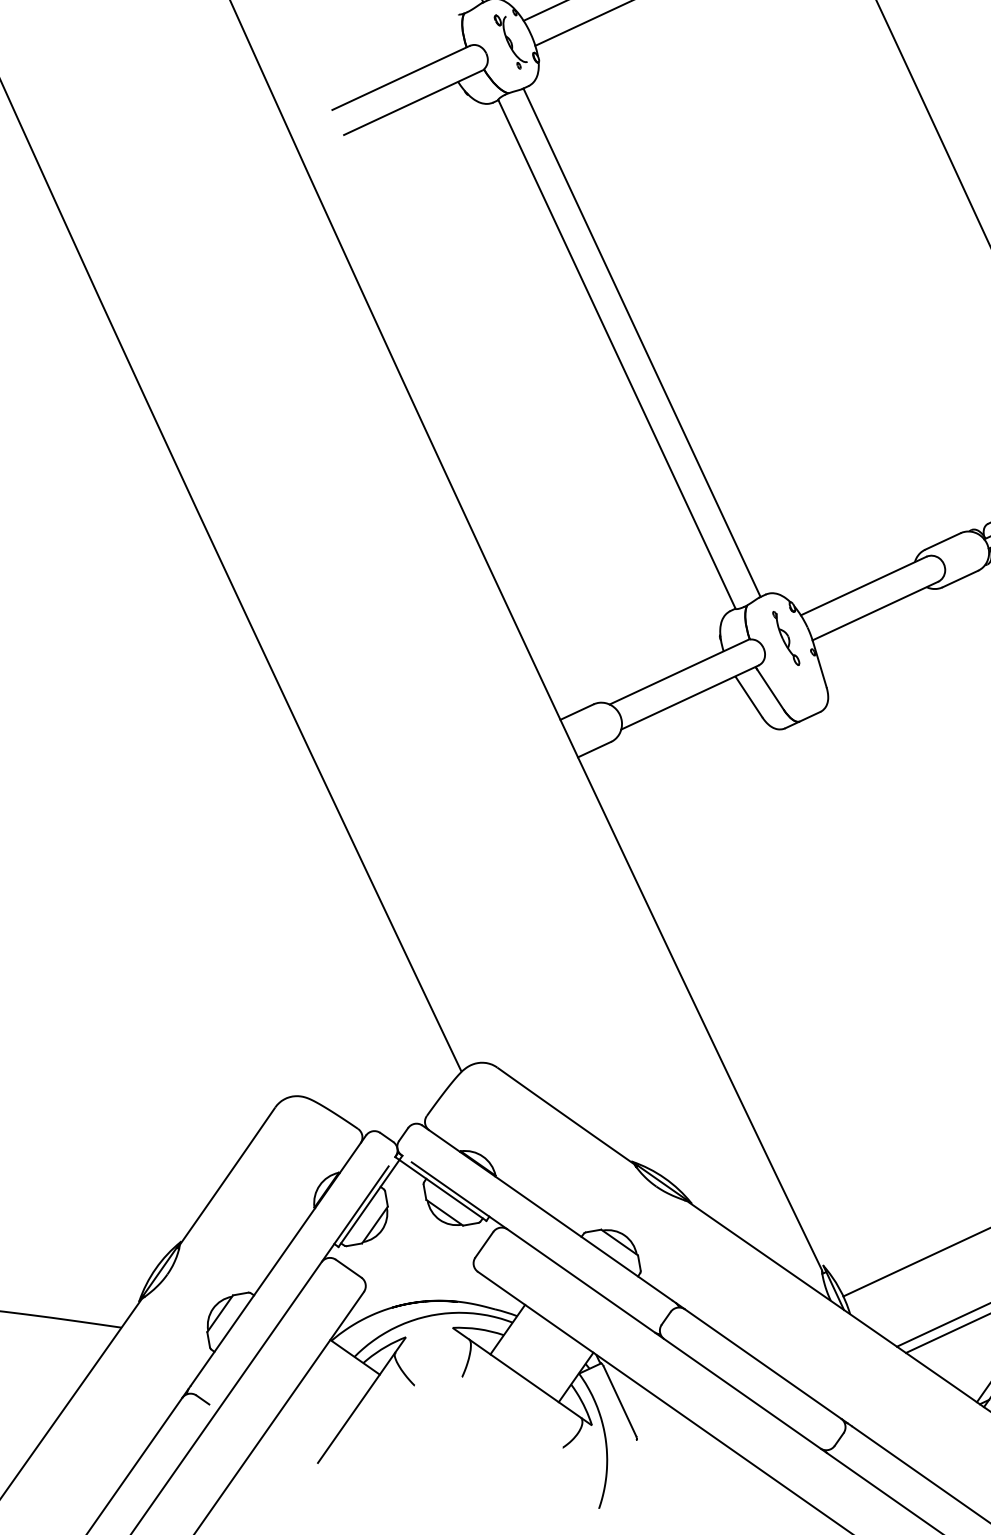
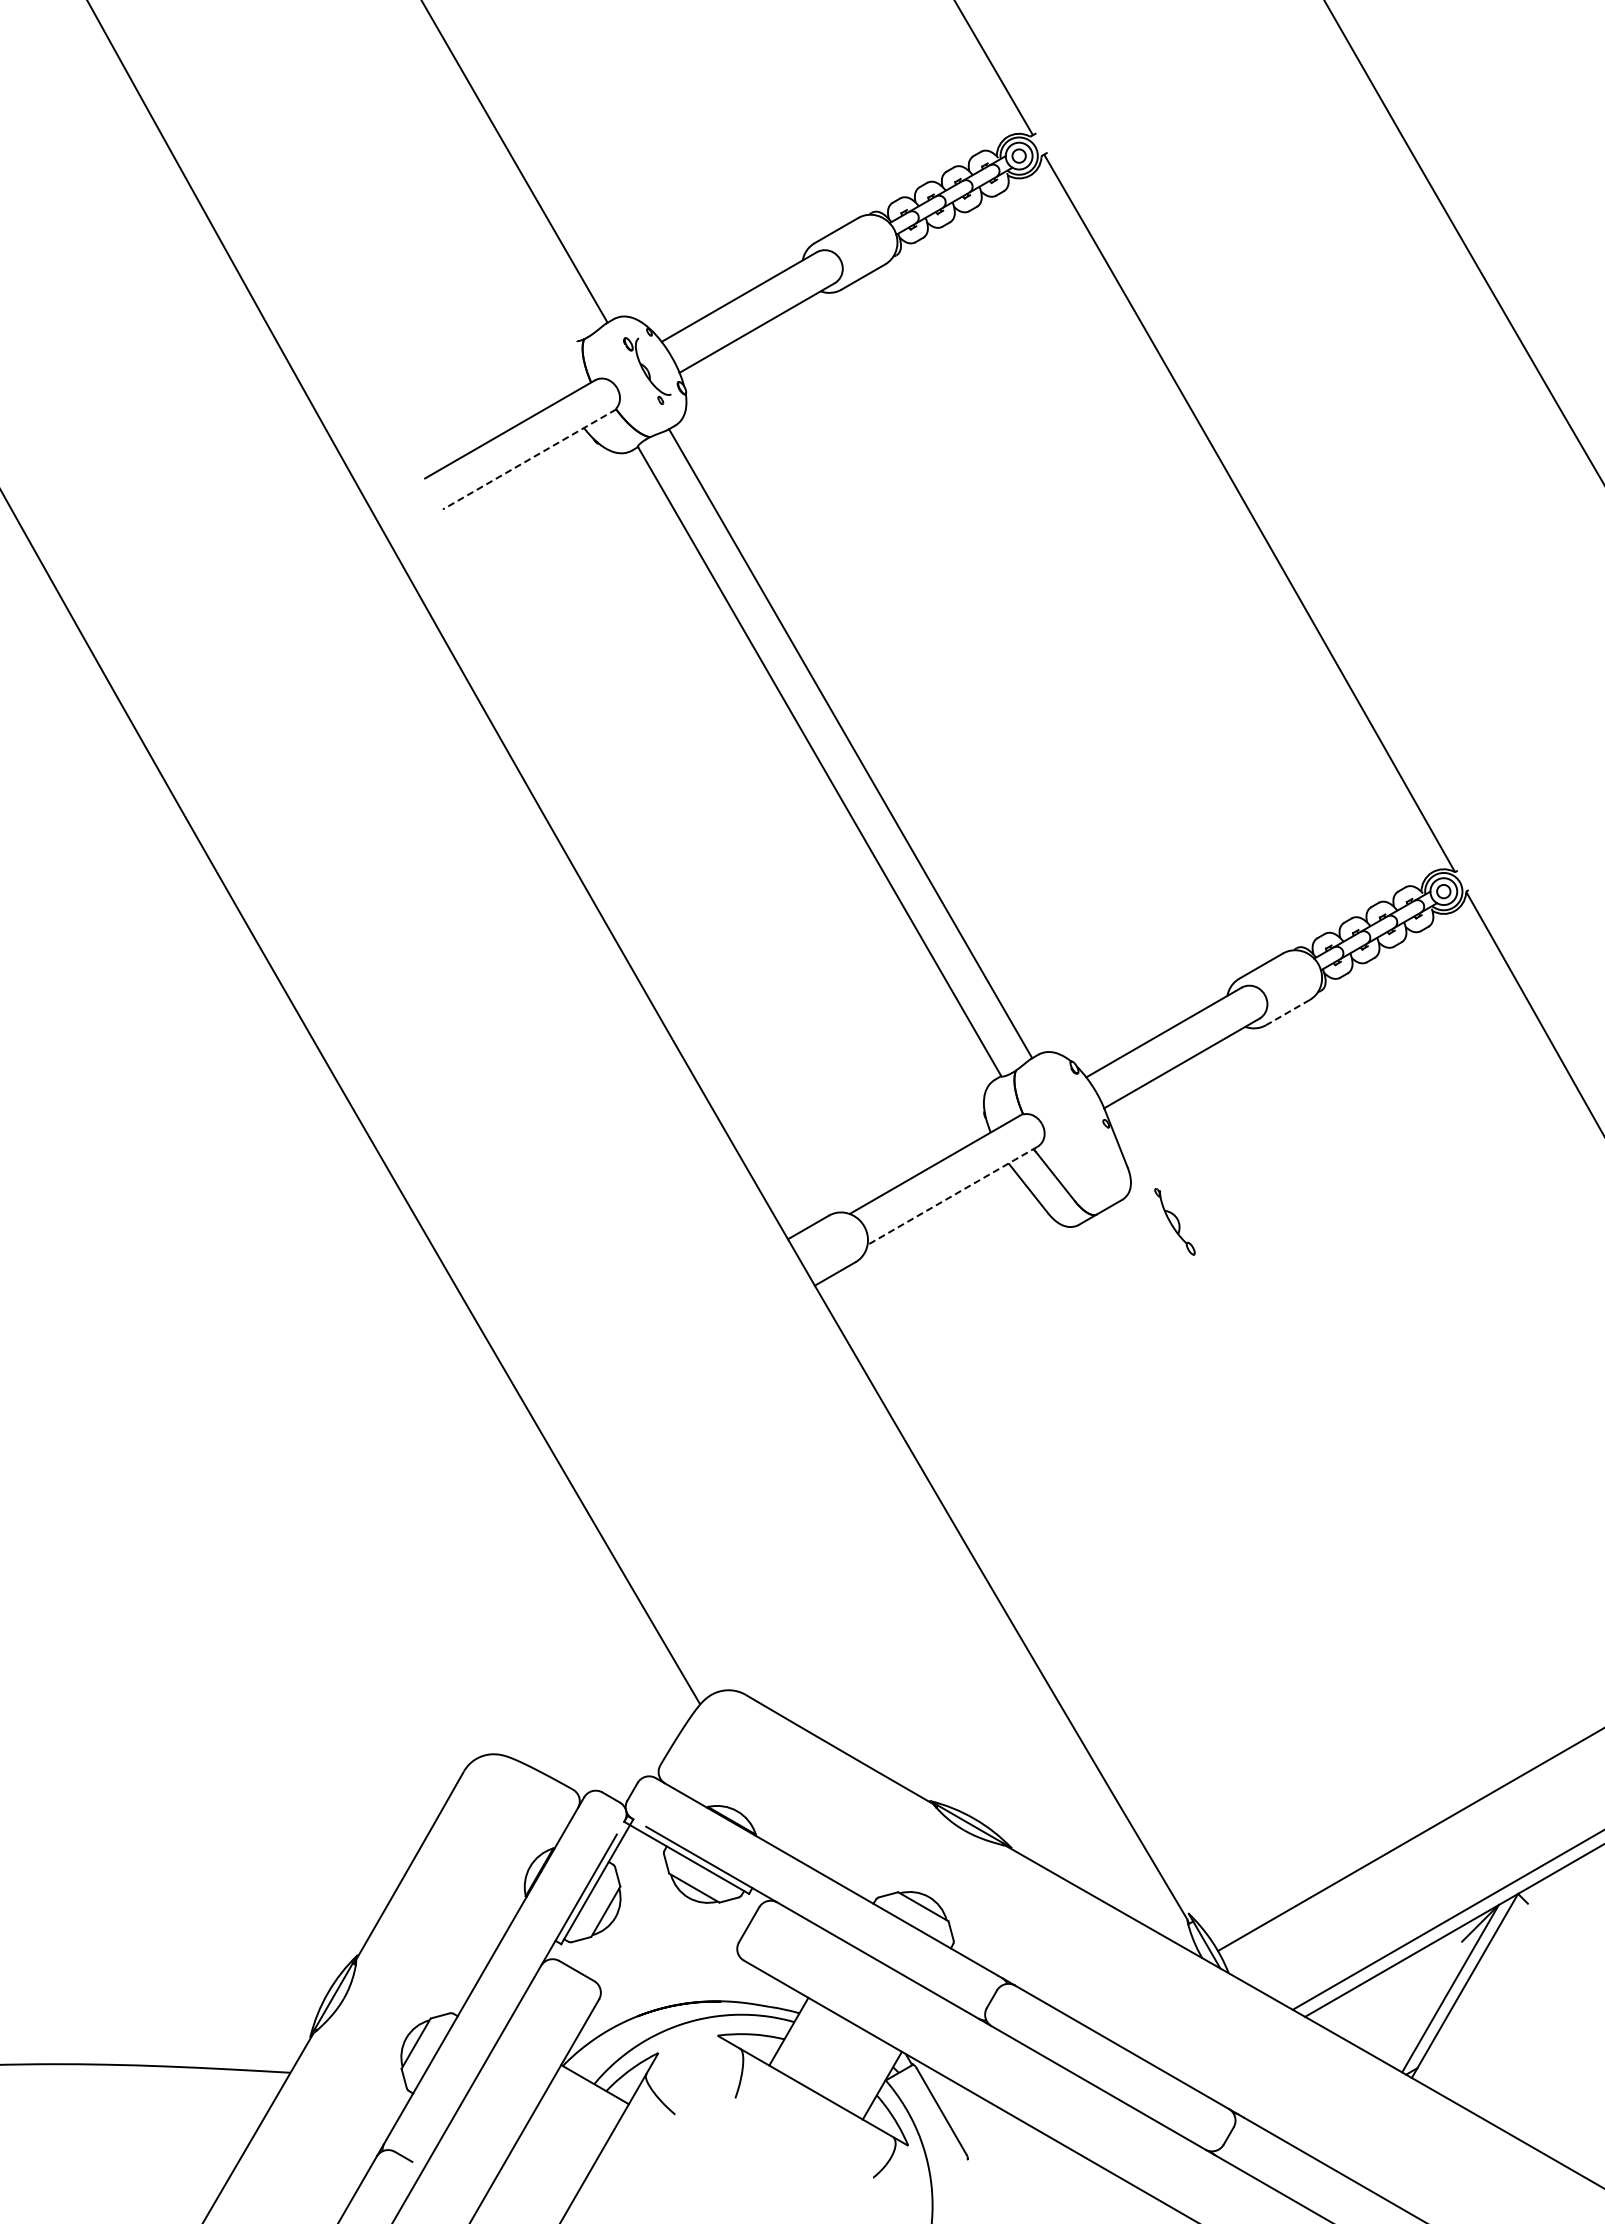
line: (414, 102) -> (529, 459), solid -> dashed
line: (960, 578) -> (1287, 1012), solid -> dashed
part: (785, 638) -> (1174, 1221), moved
line: (689, 697) -> (952, 1195), solid -> dashed

